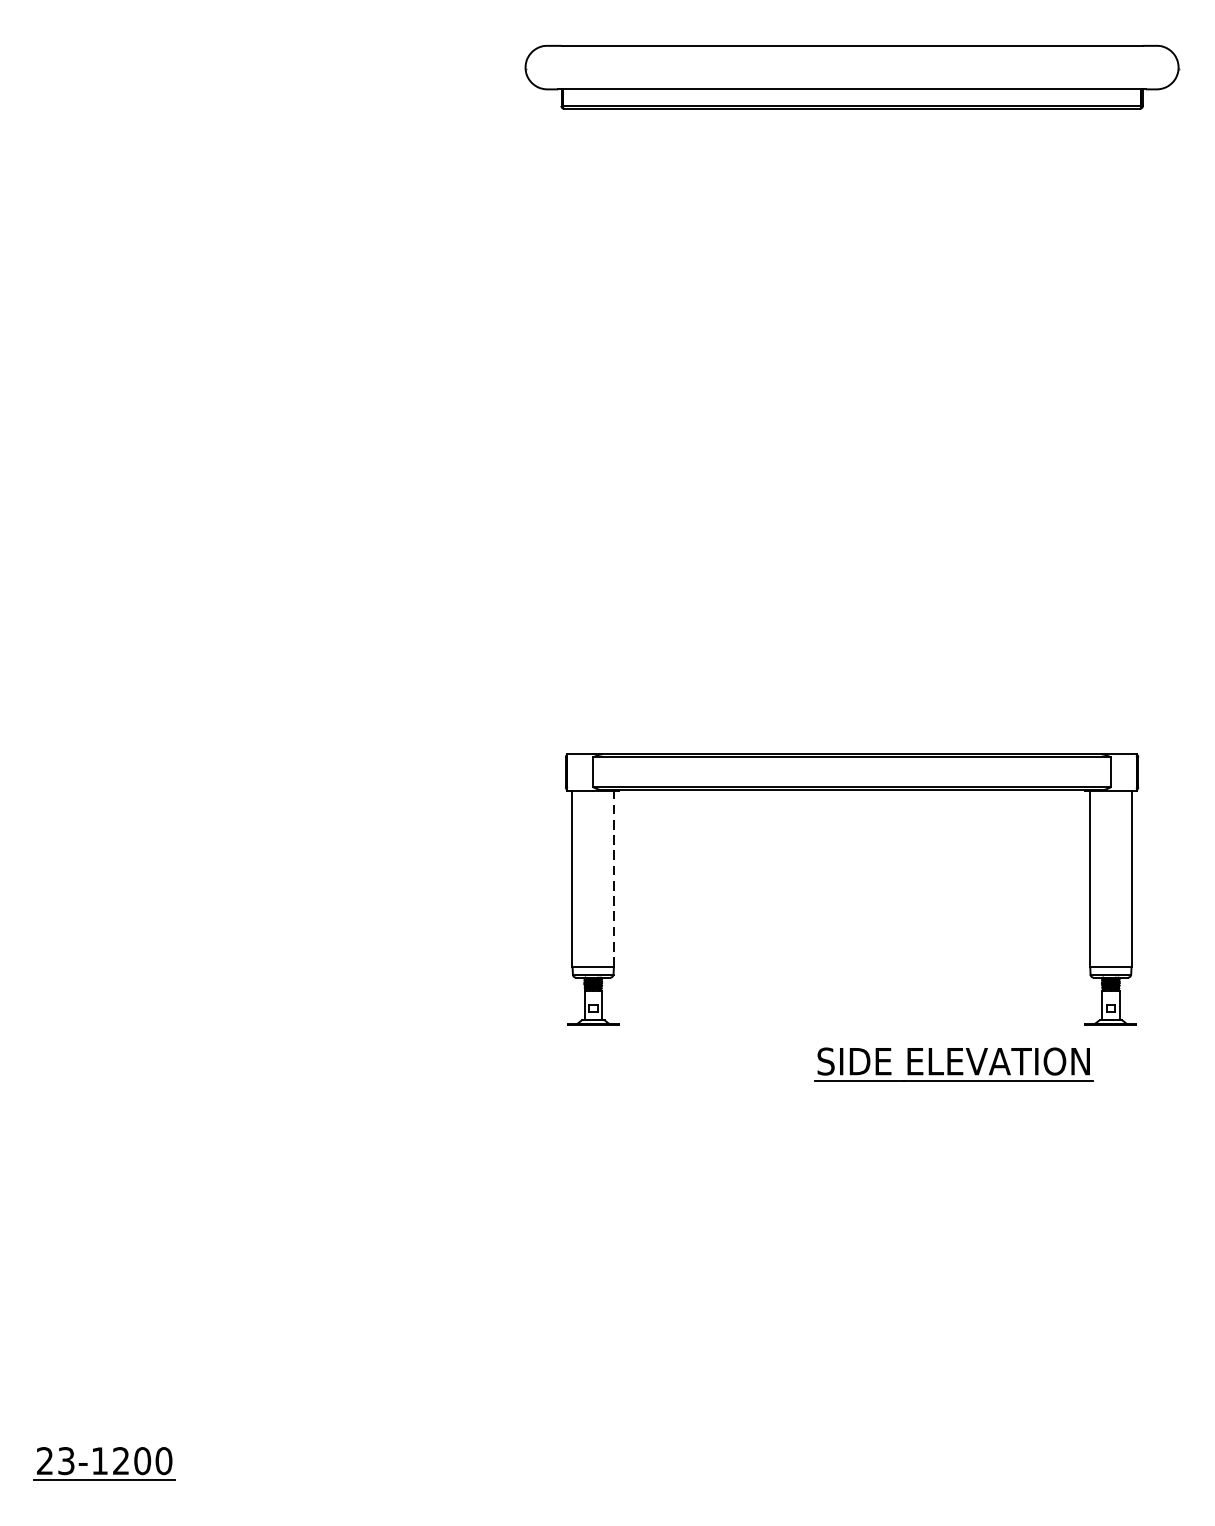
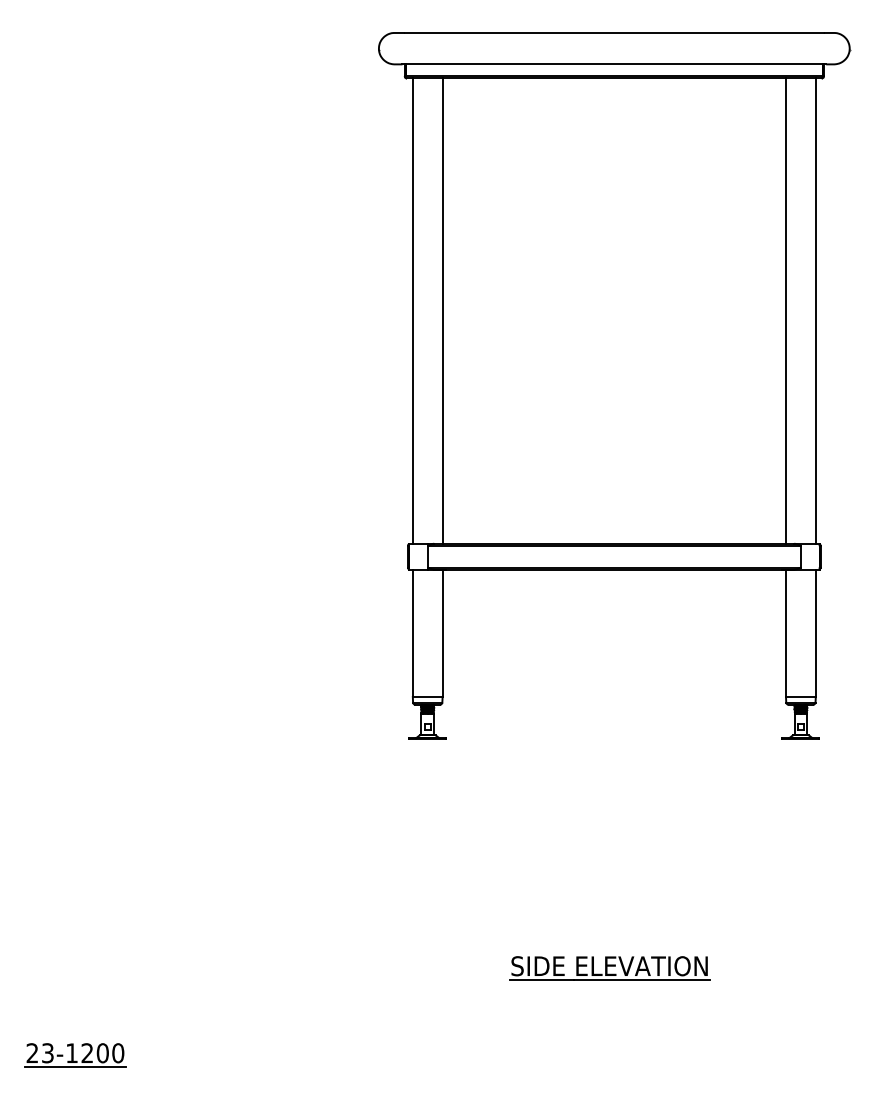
line: (572, 430) -> (412, 310), added
line: (613, 430) -> (442, 310), added
line: (1089, 430) -> (785, 310), added
line: (1131, 430) -> (815, 310), added
line: (613, 878) -> (442, 633), dashed -> solid
part: (953, 1064) -> (609, 968), moved

